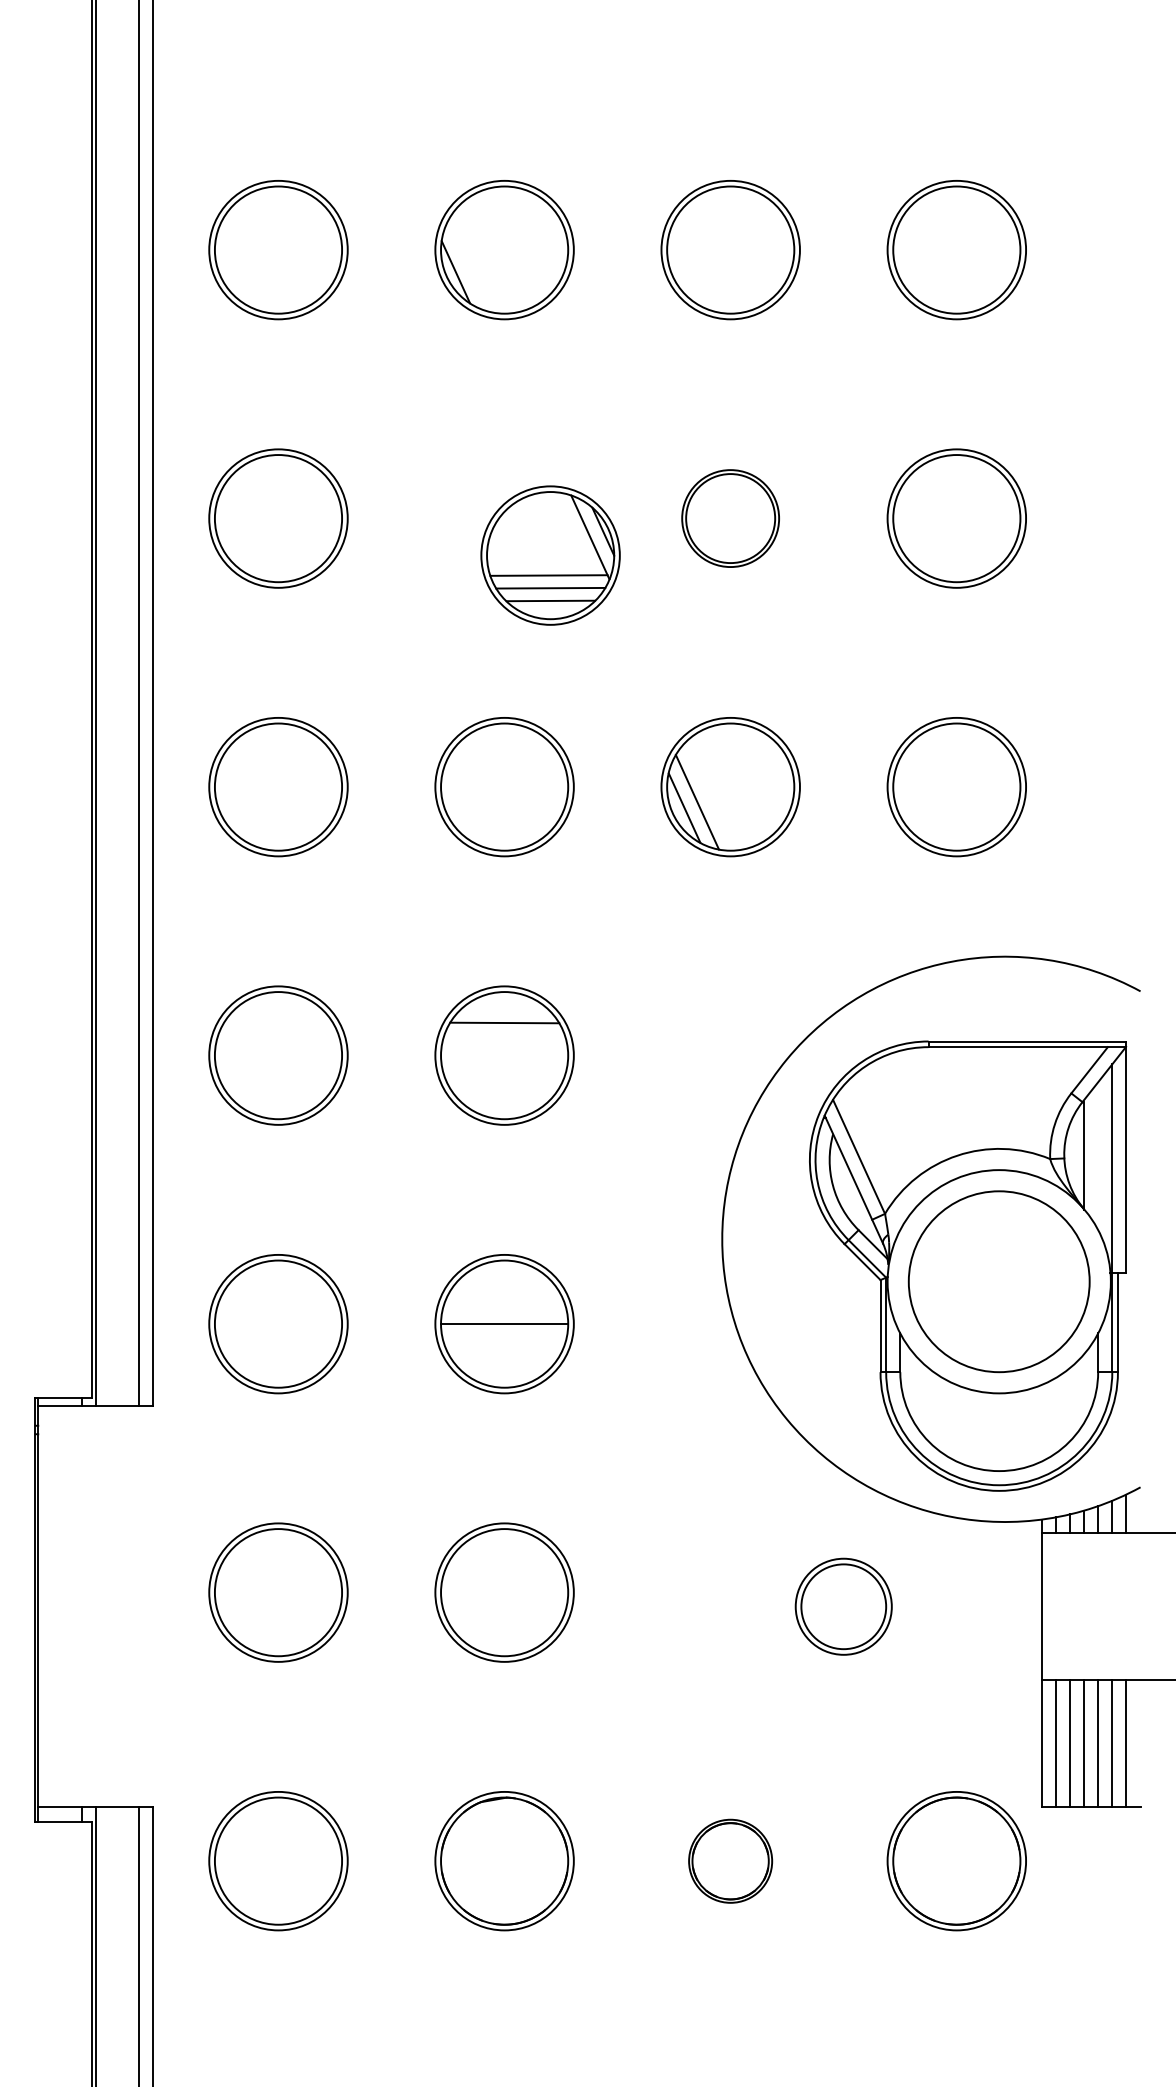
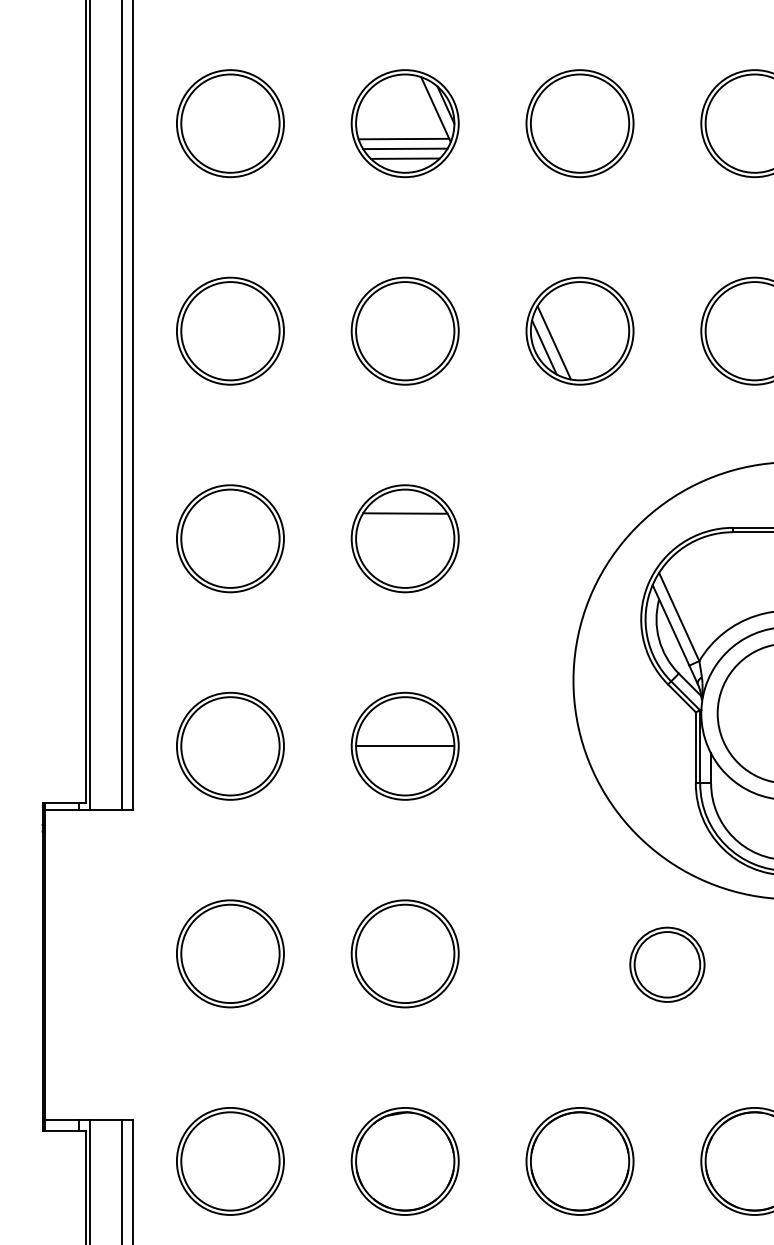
part: (730, 518) -> (579, 123), size x1.43
part: (550, 555) -> (405, 123), moved
part: (730, 1861) -> (579, 1161), size x1.67

